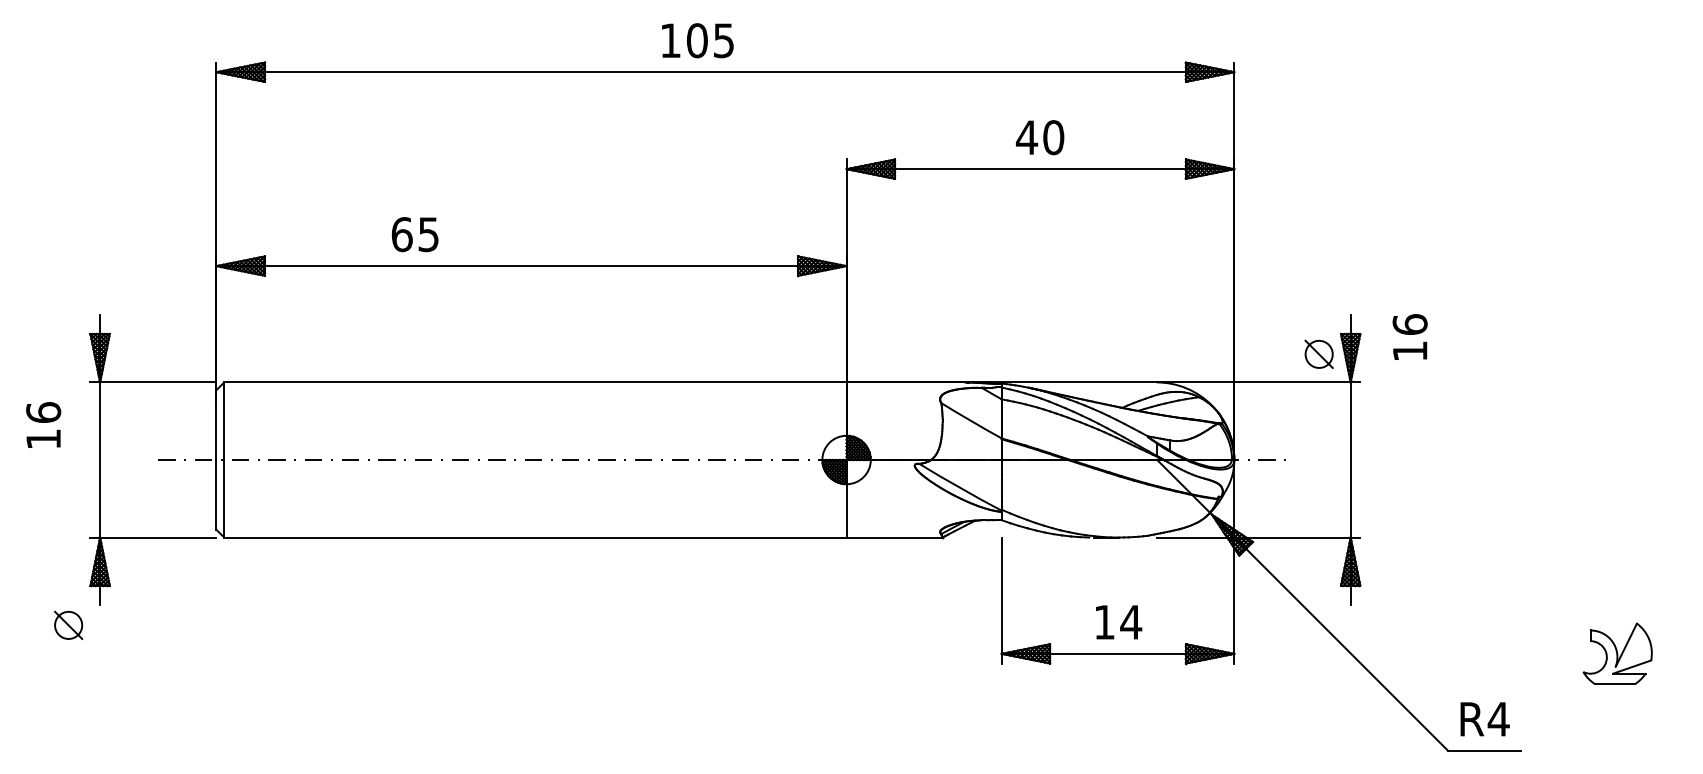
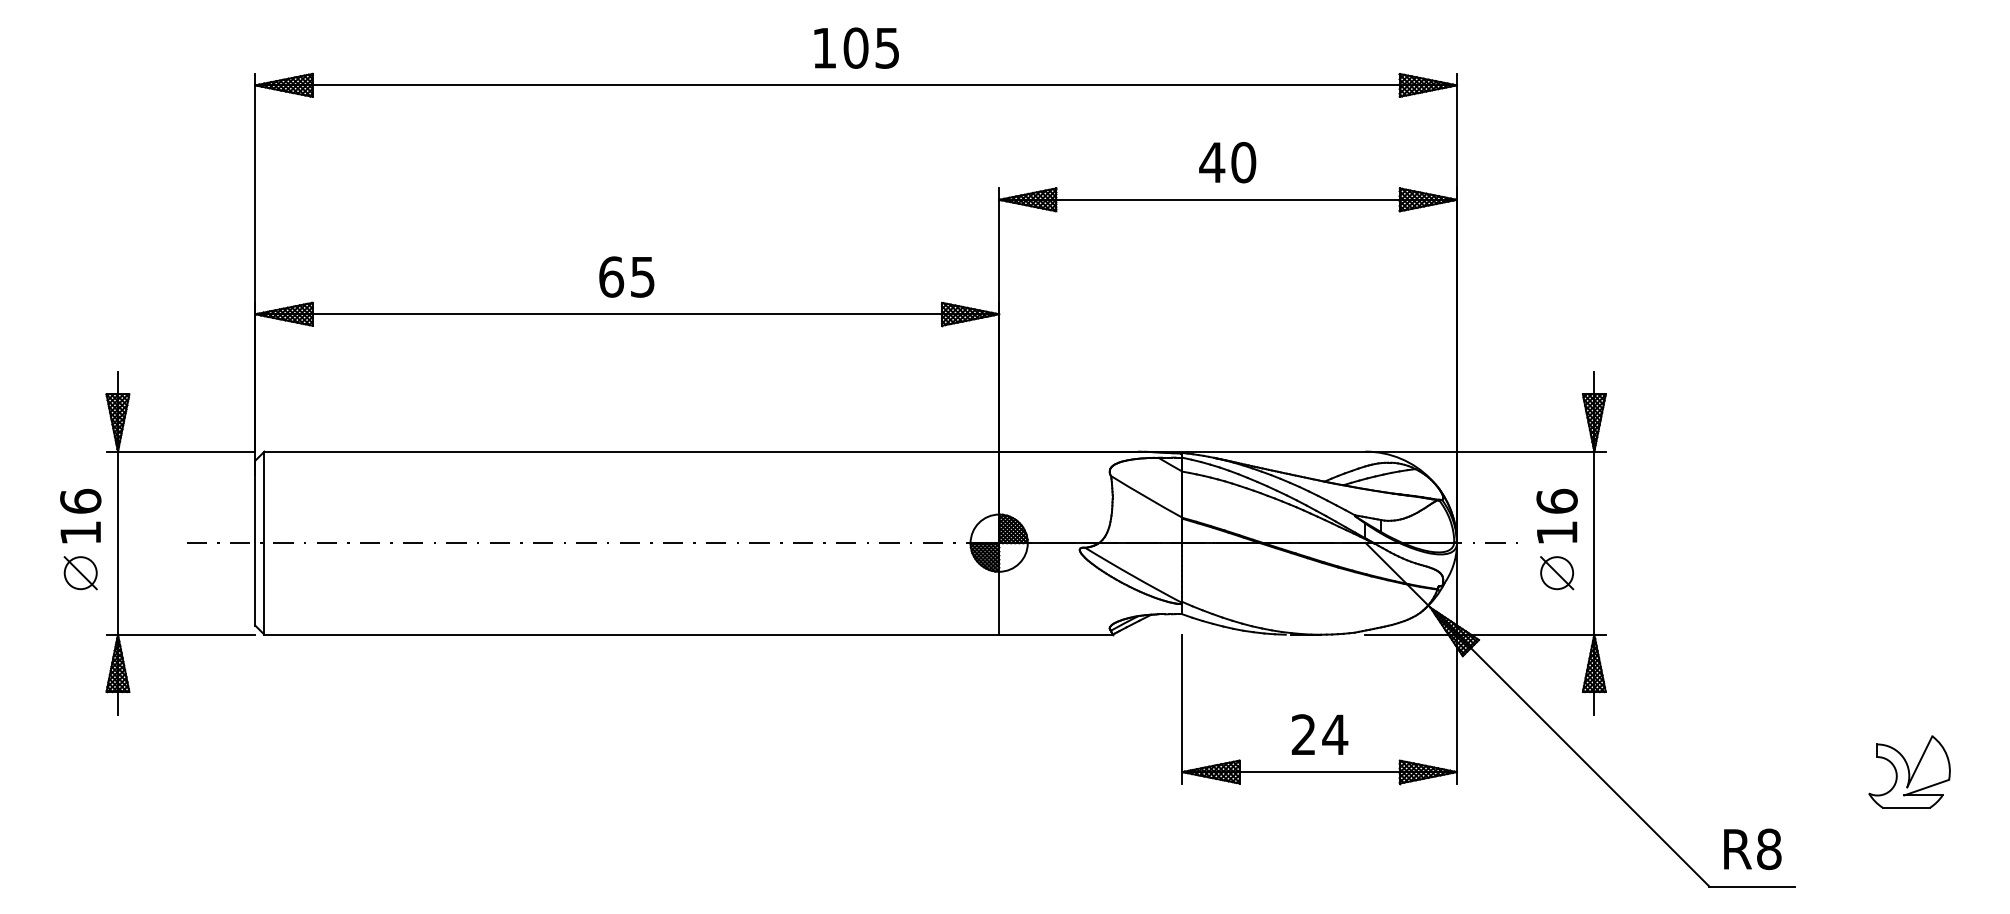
text: (697, 40) -> (856, 47), moved
text: (414, 234) -> (626, 276), moved
text: (1409, 336) -> (1556, 515), moved
part: (1318, 353) -> (1556, 572), moved
text: (43, 424) -> (80, 515), moved
text: (1104, 621) -> (1303, 733), 14 -> 24
part: (68, 624) -> (80, 572), moved
text: (1498, 718) -> (1768, 848), R4 -> R8

